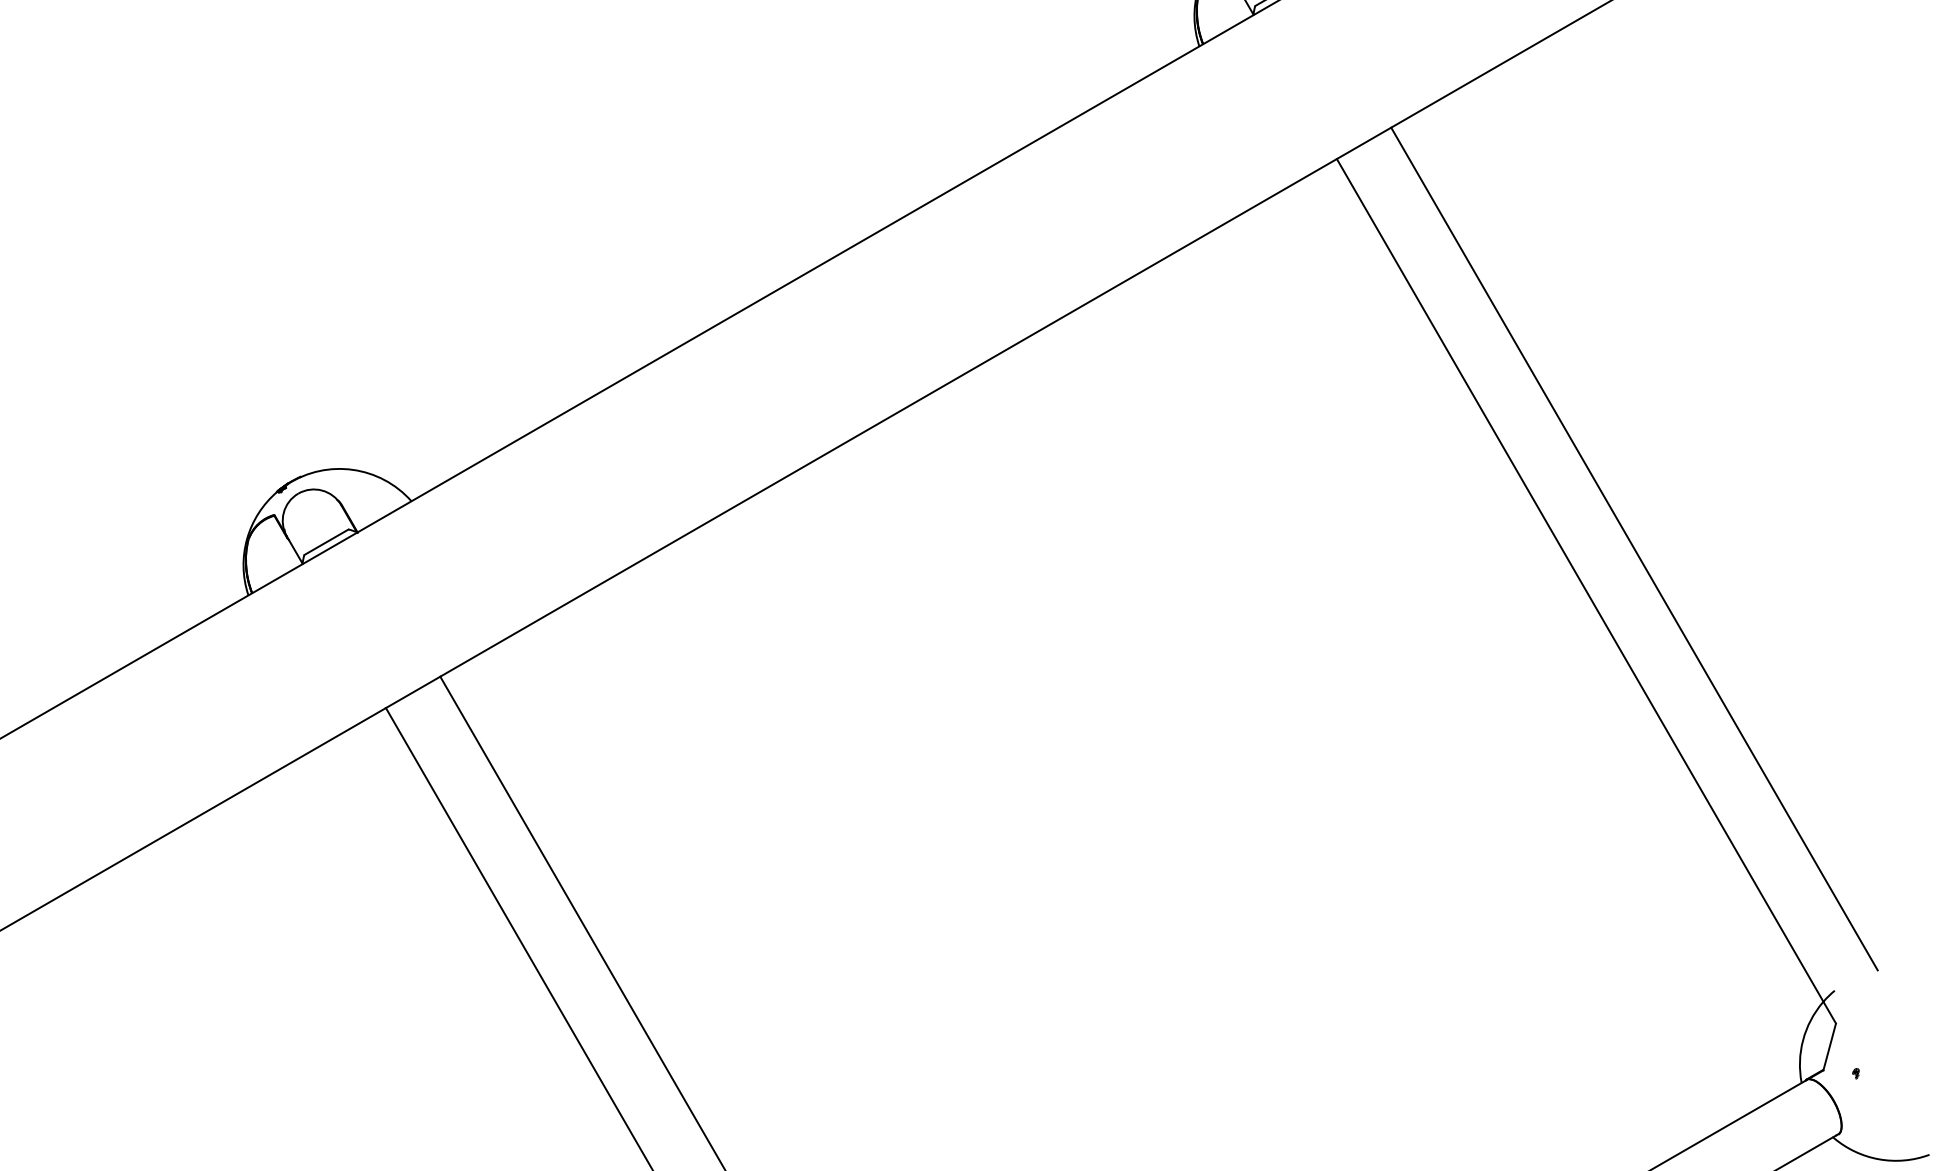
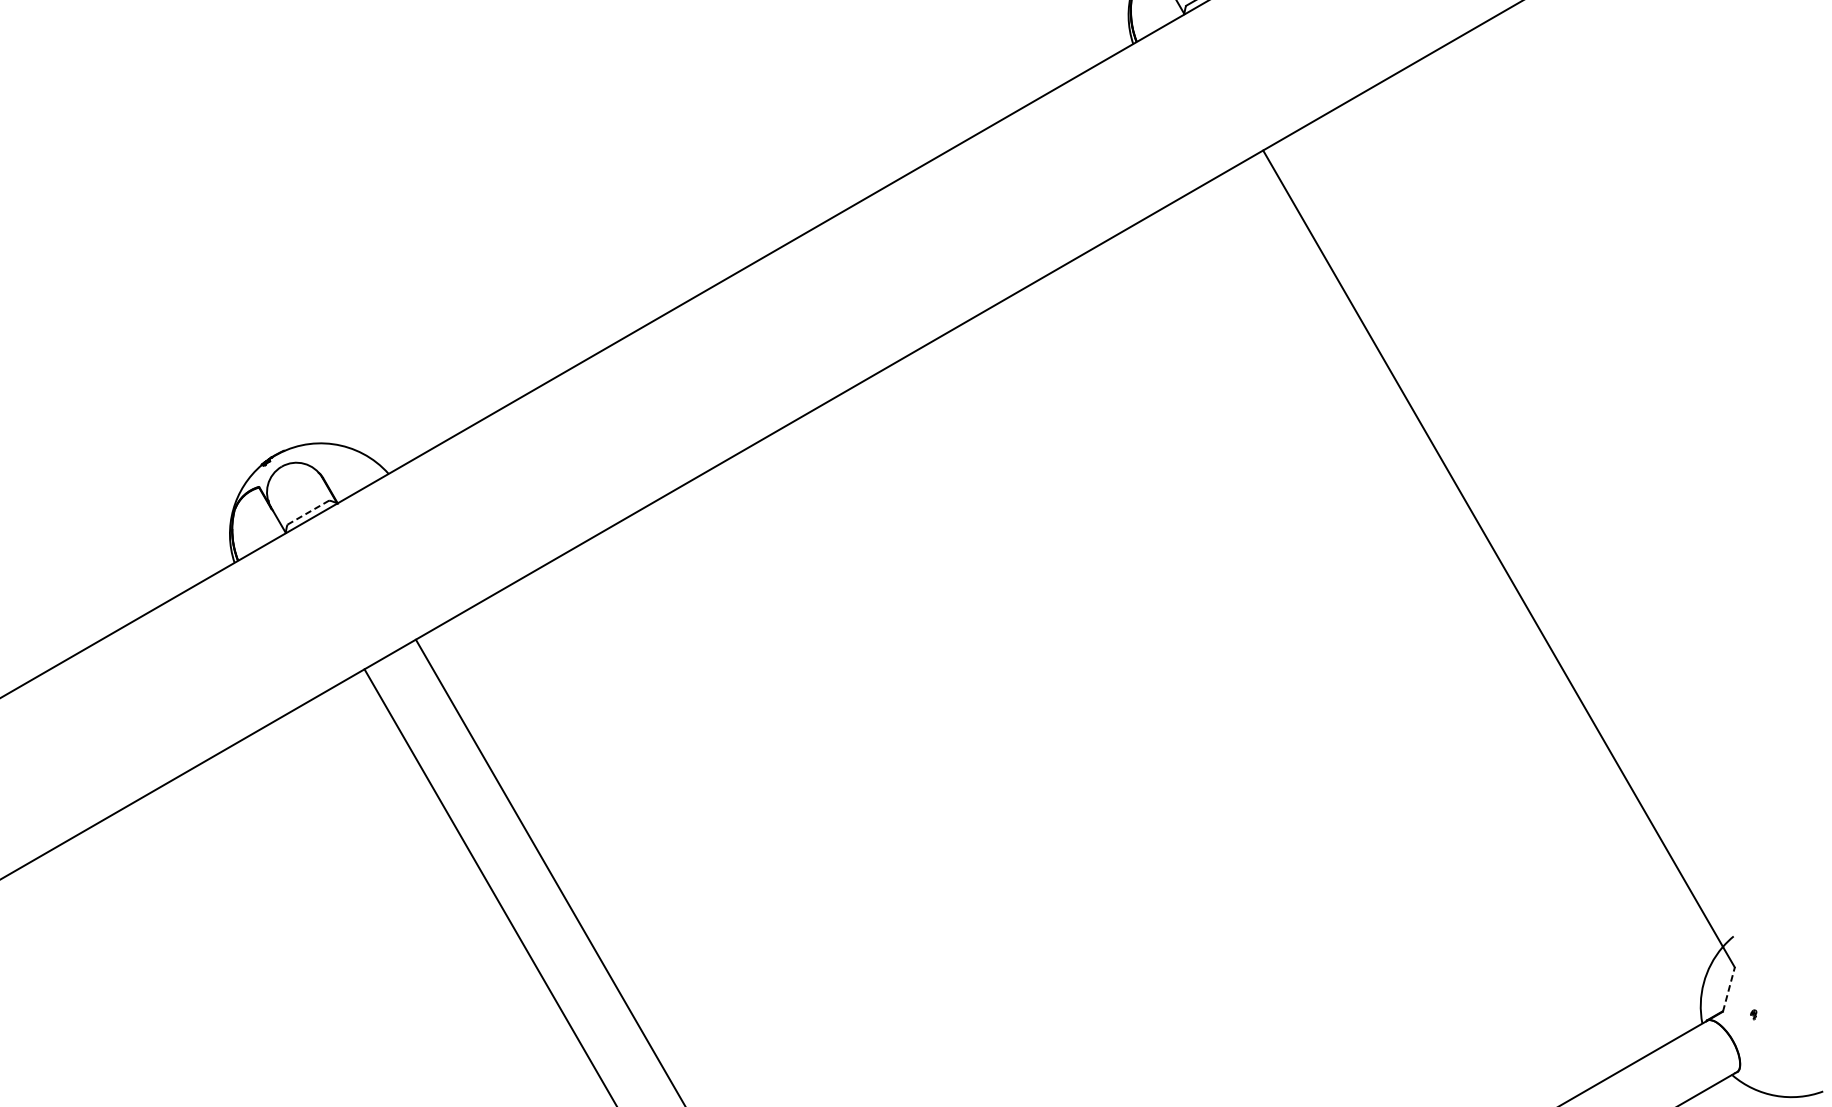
line: (326, 542) -> (308, 512), solid -> dashed
line: (1634, 548) -> (1544, 518), removed
line: (1829, 1046) -> (1728, 989), solid -> dashed

